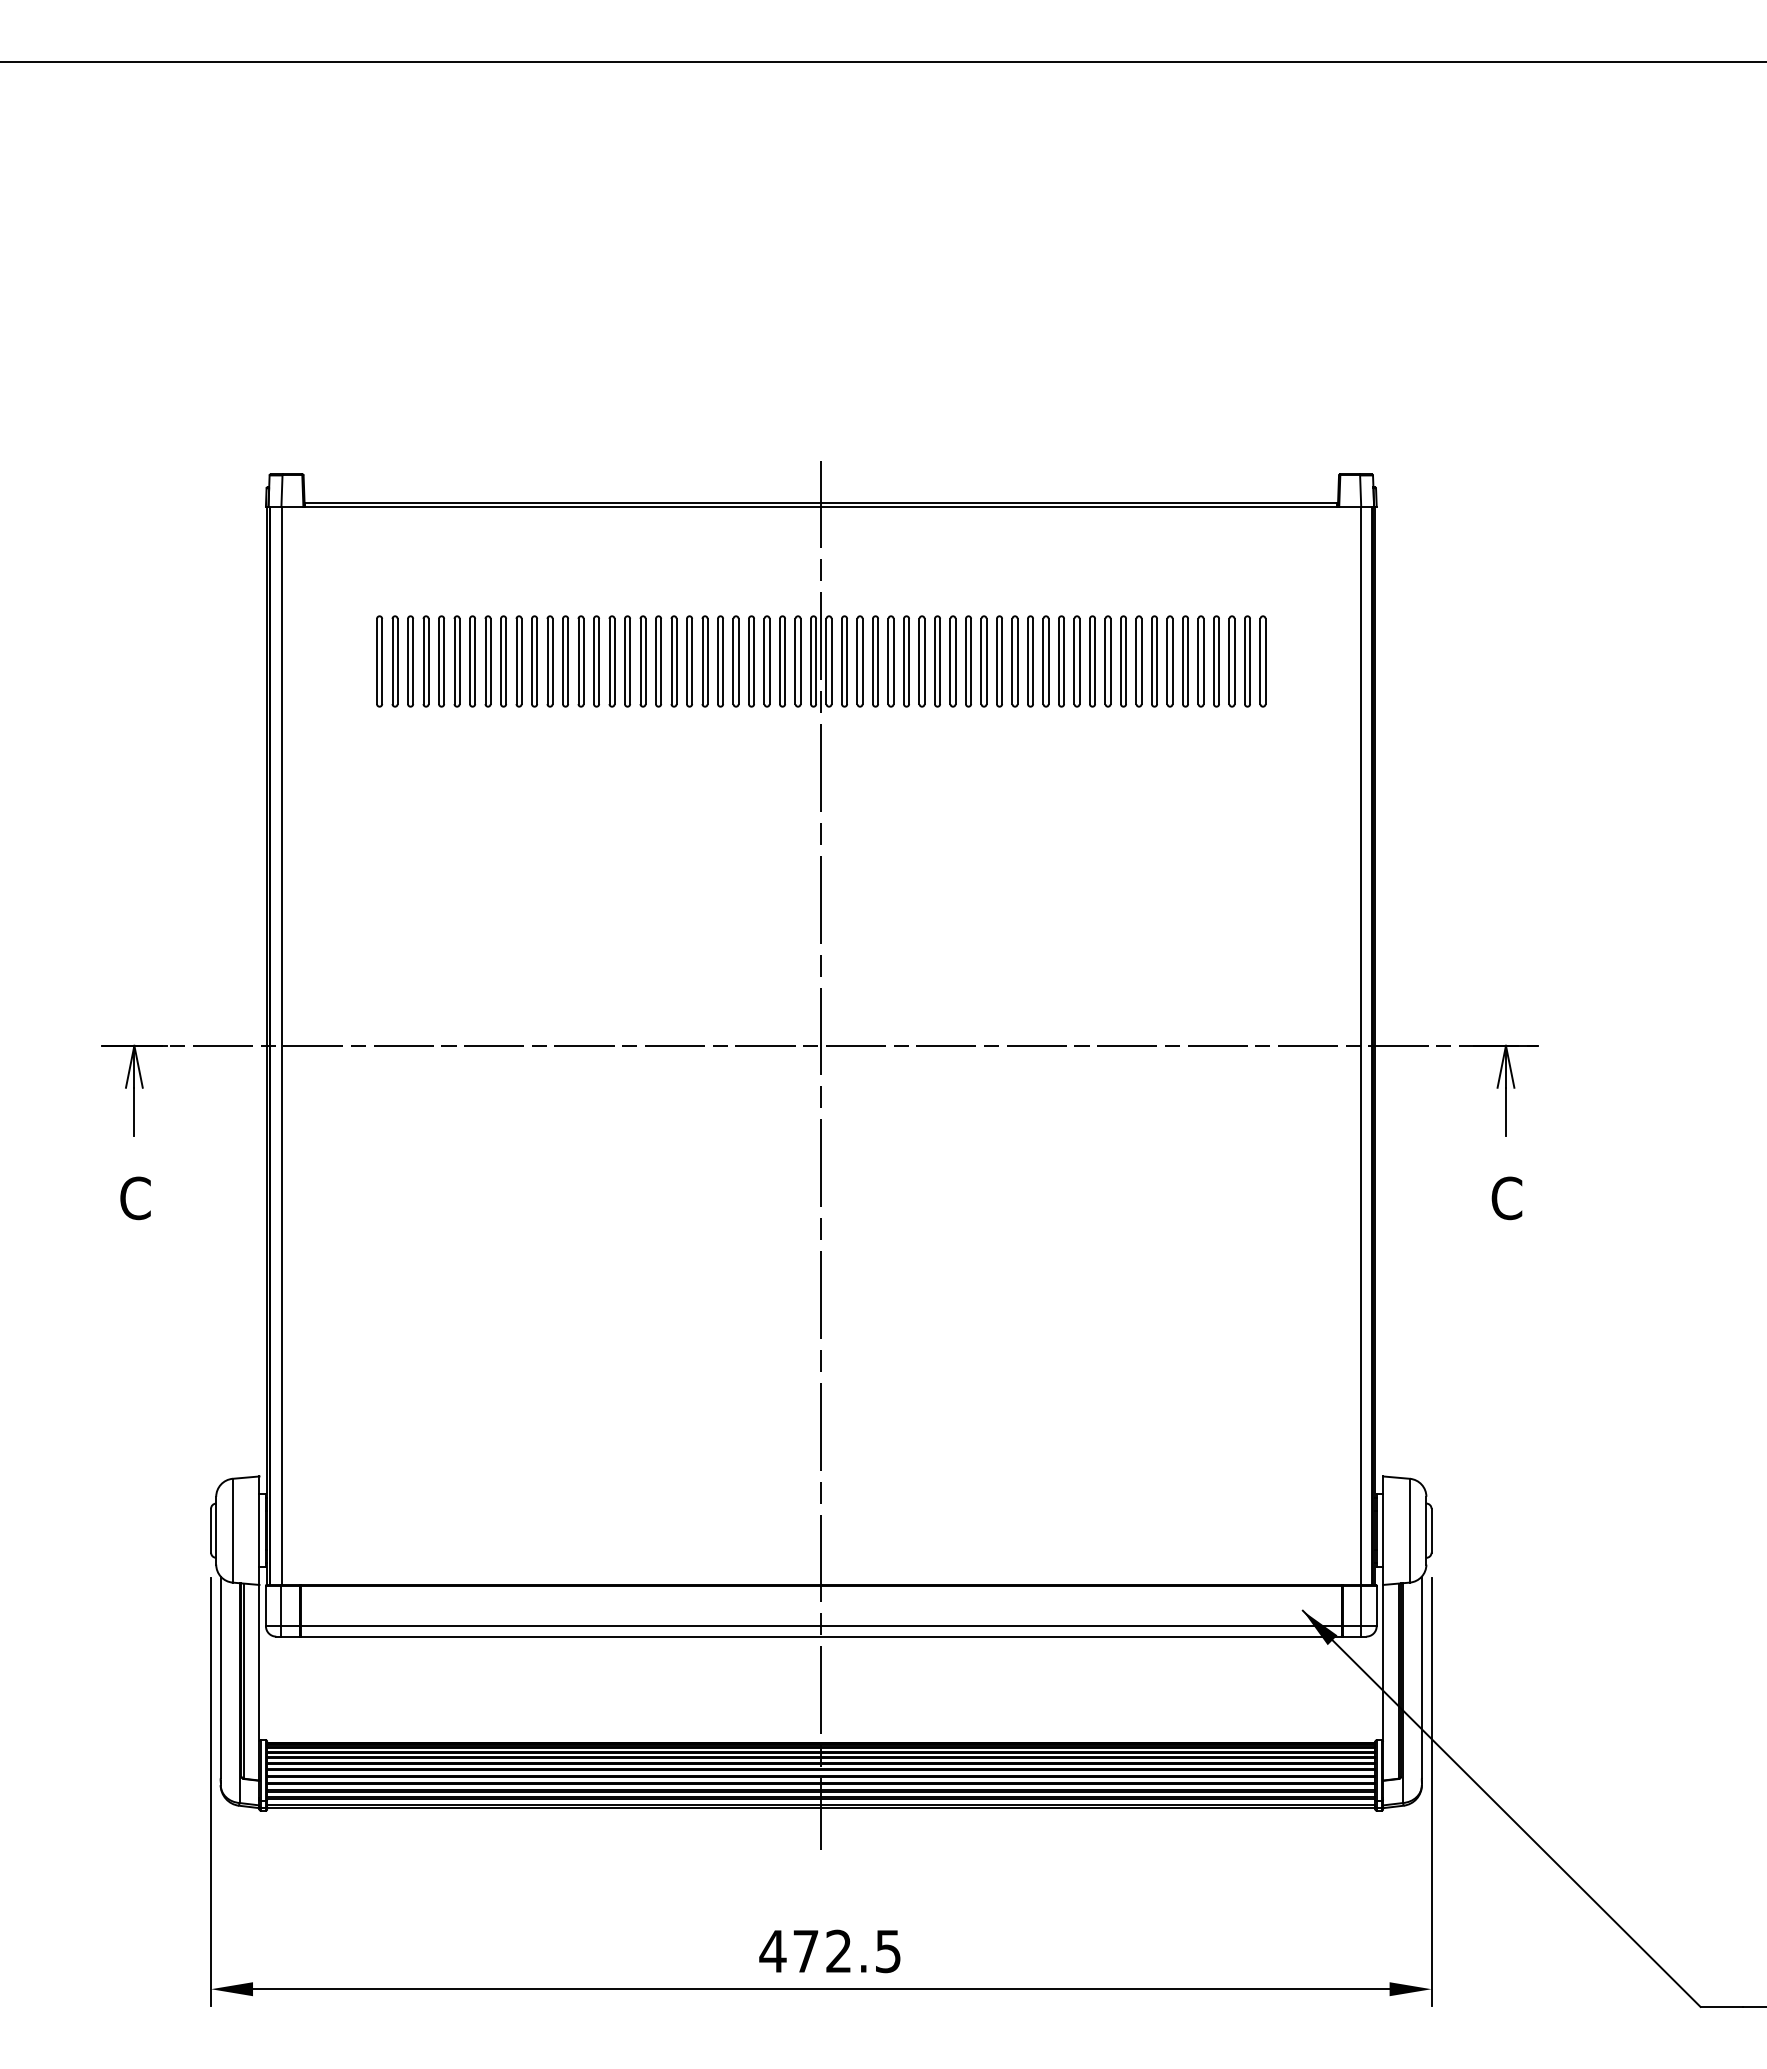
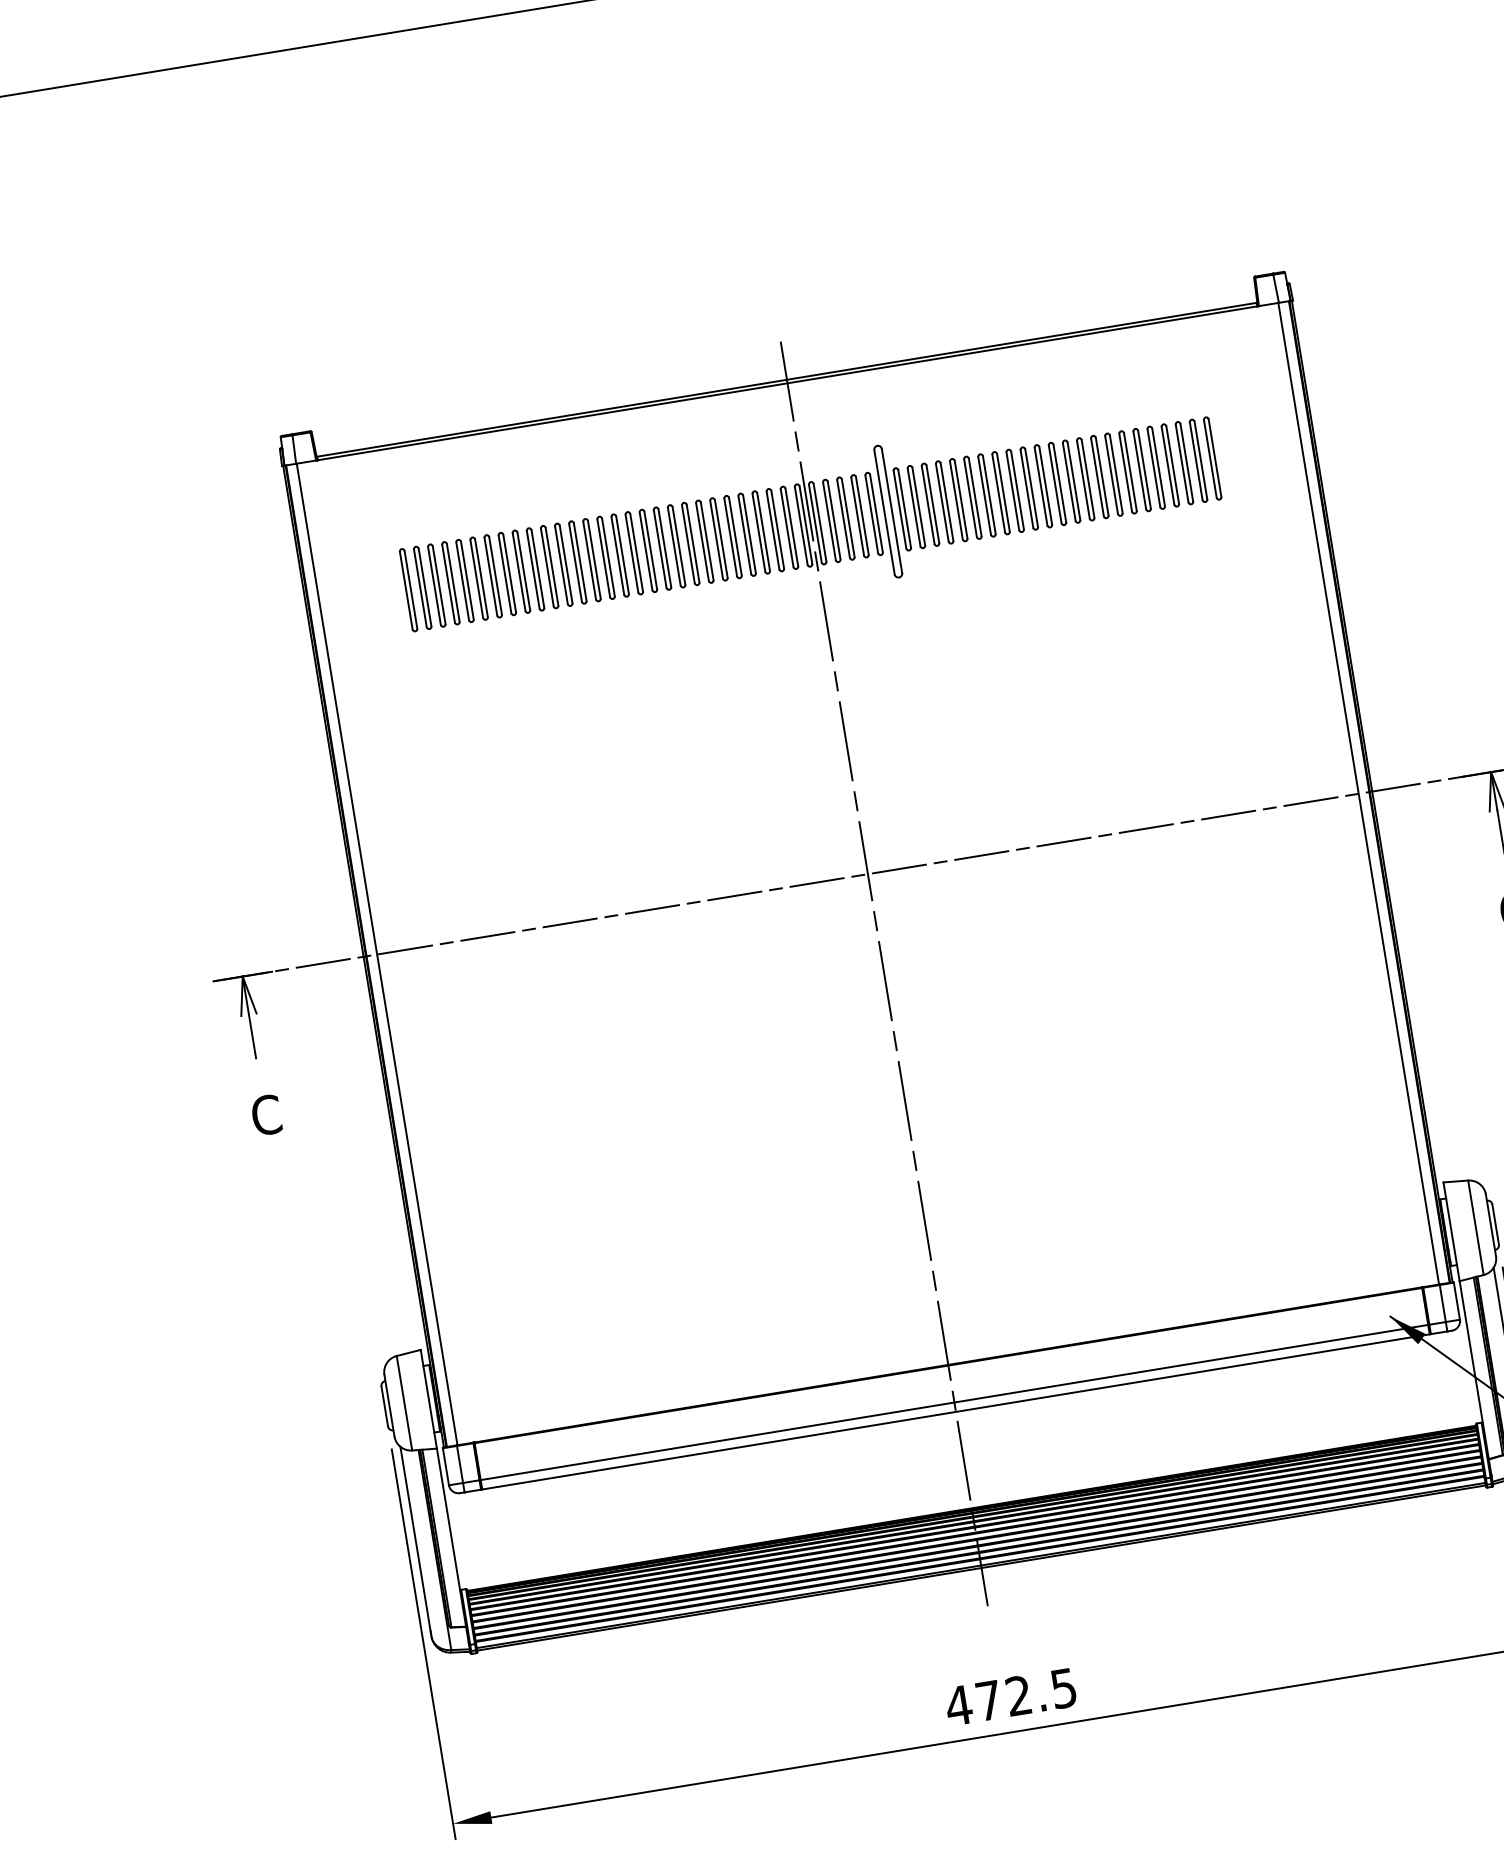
part: (906, 661) -> (888, 511), size x1.6

